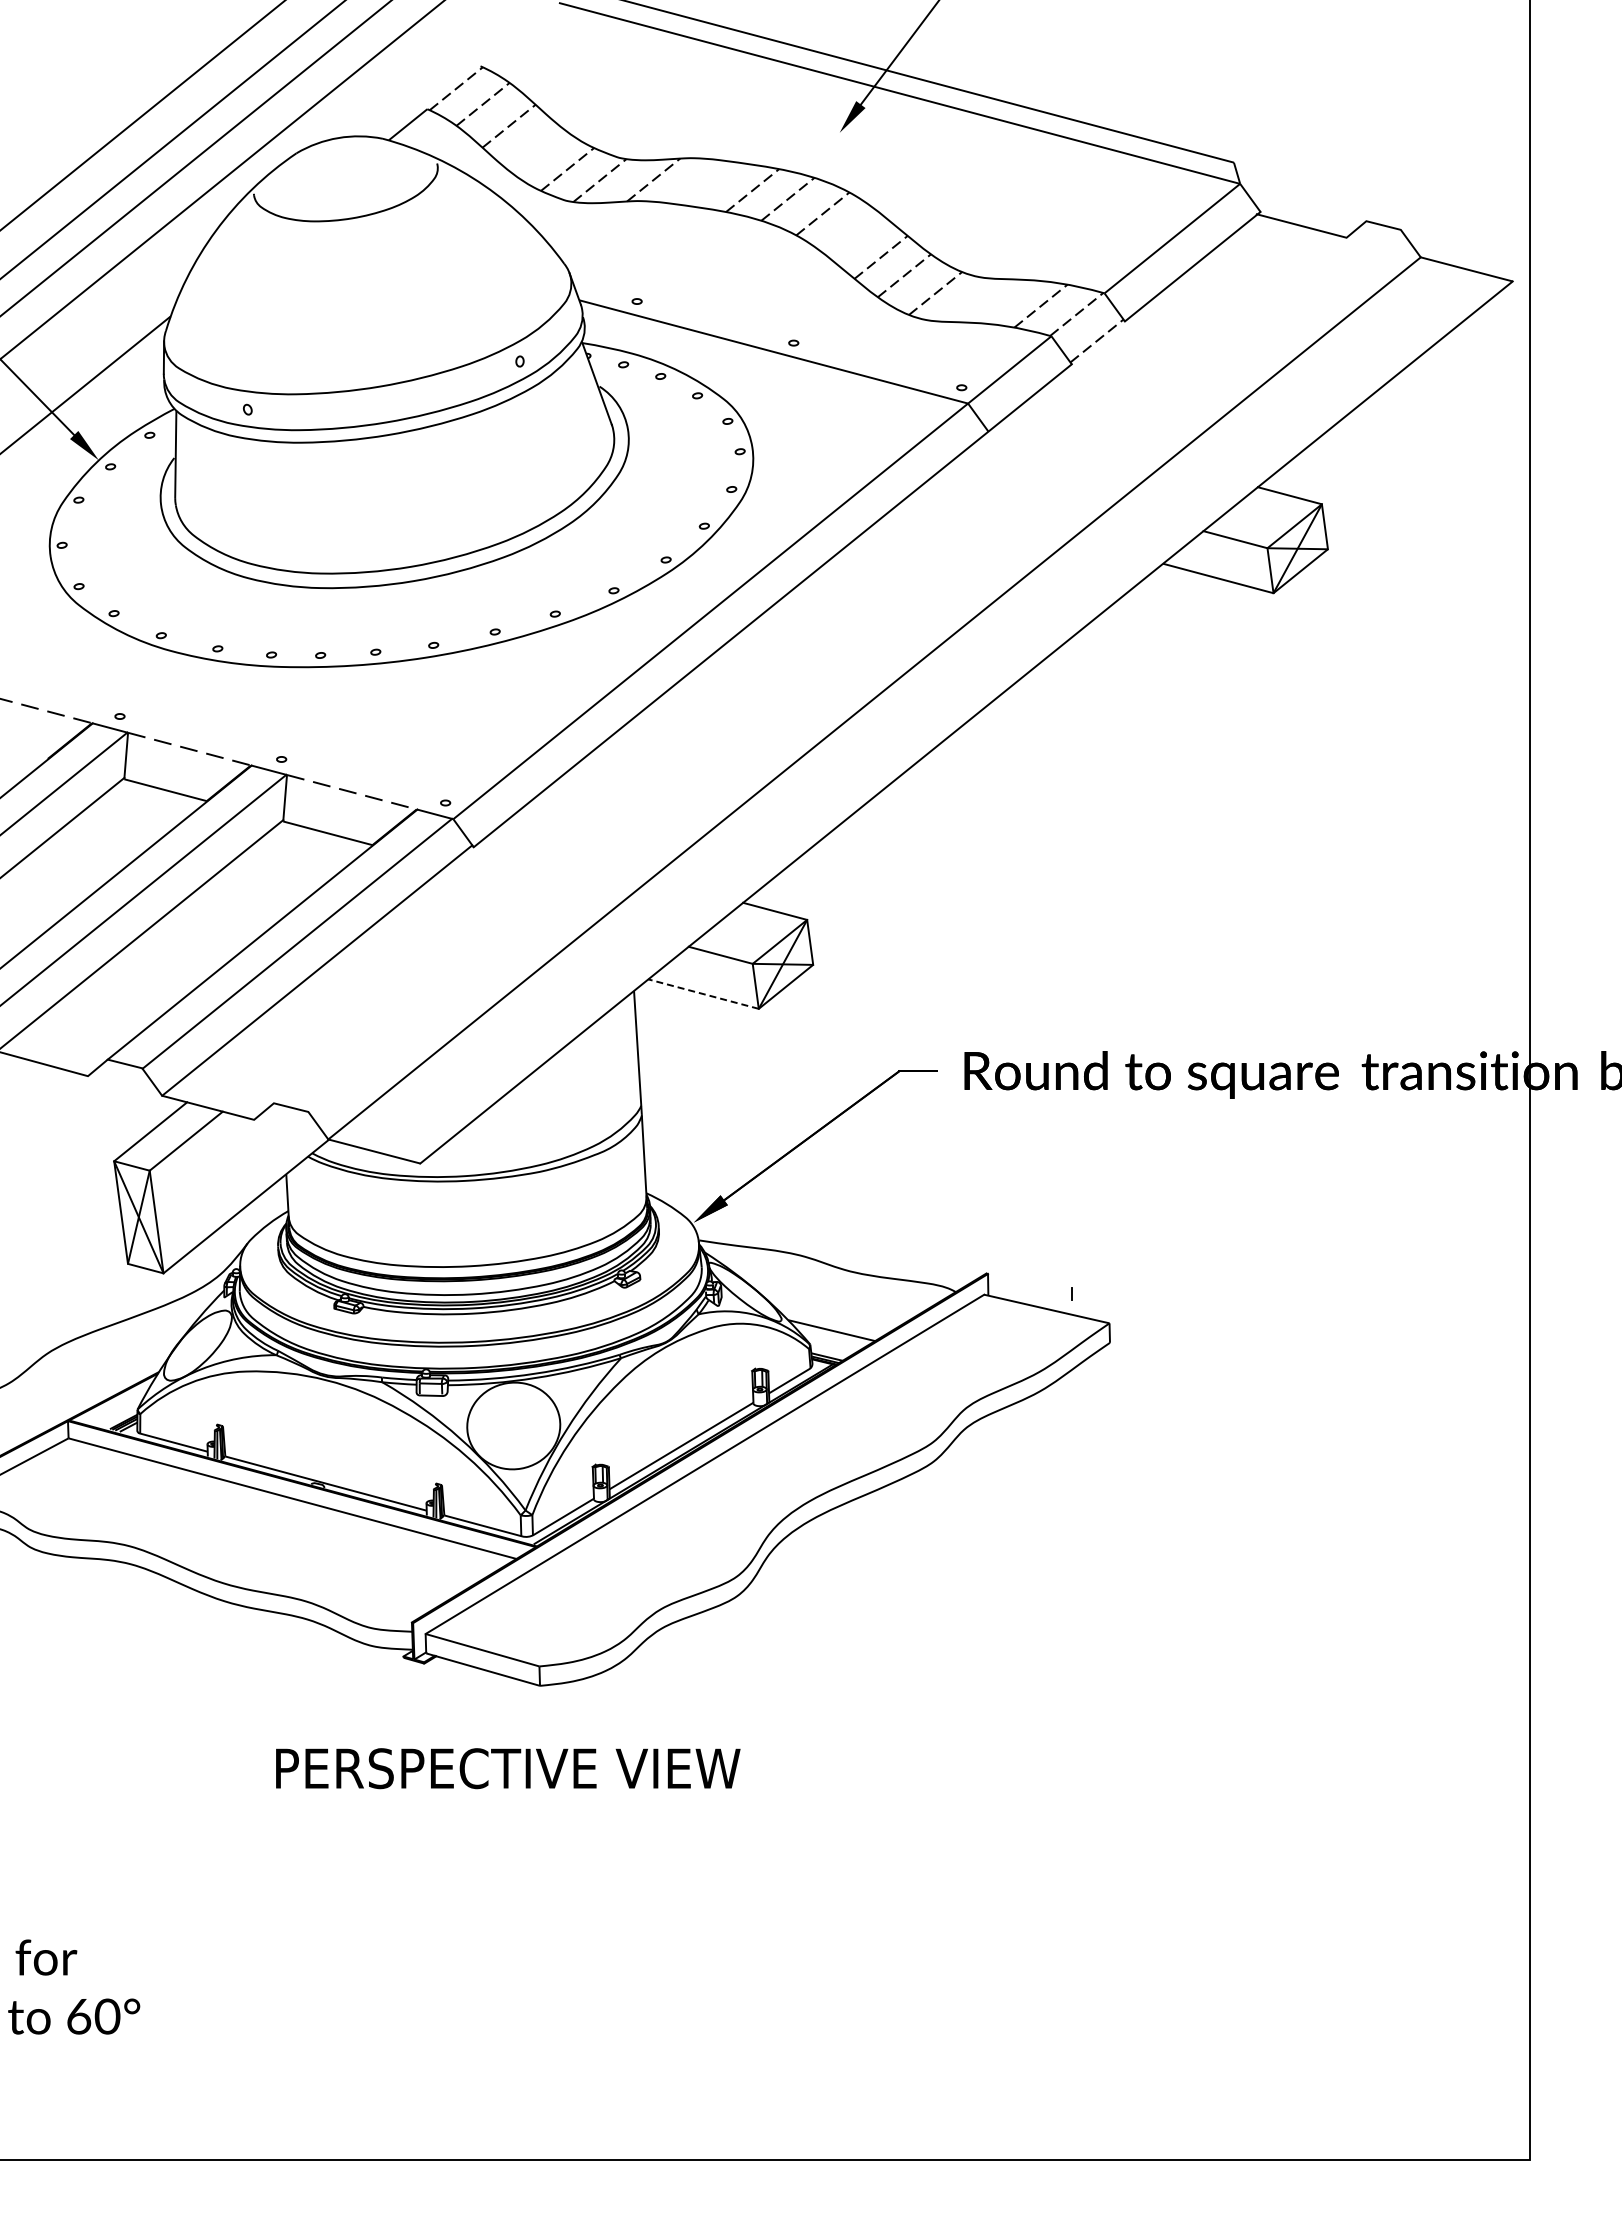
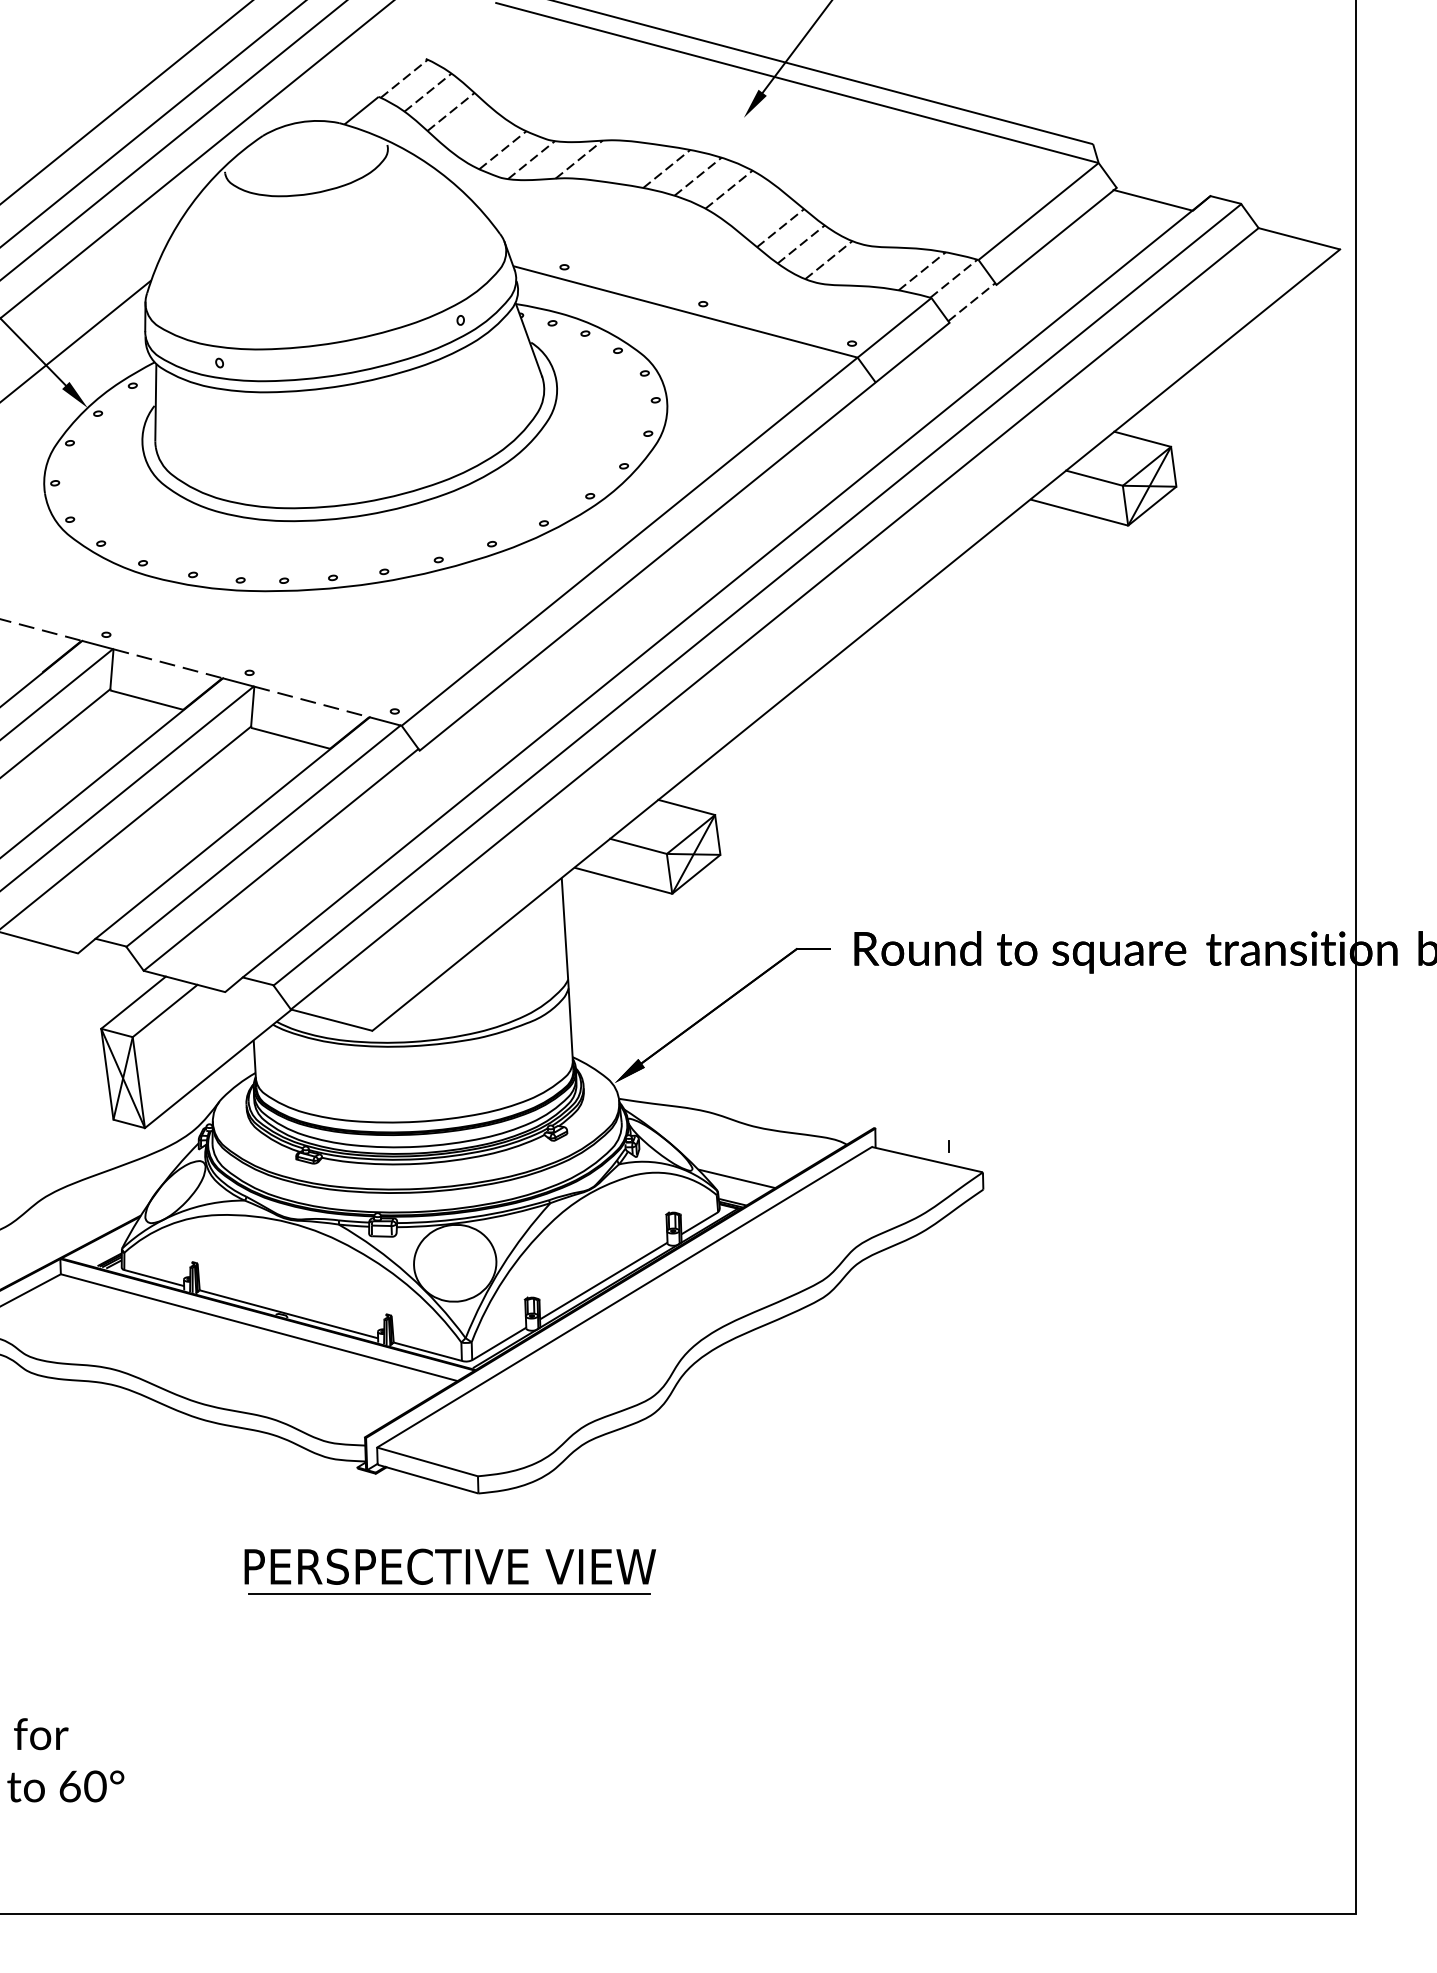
line: (819, 662) -> (726, 587), added
line: (854, 671) -> (757, 594), added
line: (703, 994) -> (623, 881), dashed -> solid
line: (506, 1799) -> (448, 1594), added

